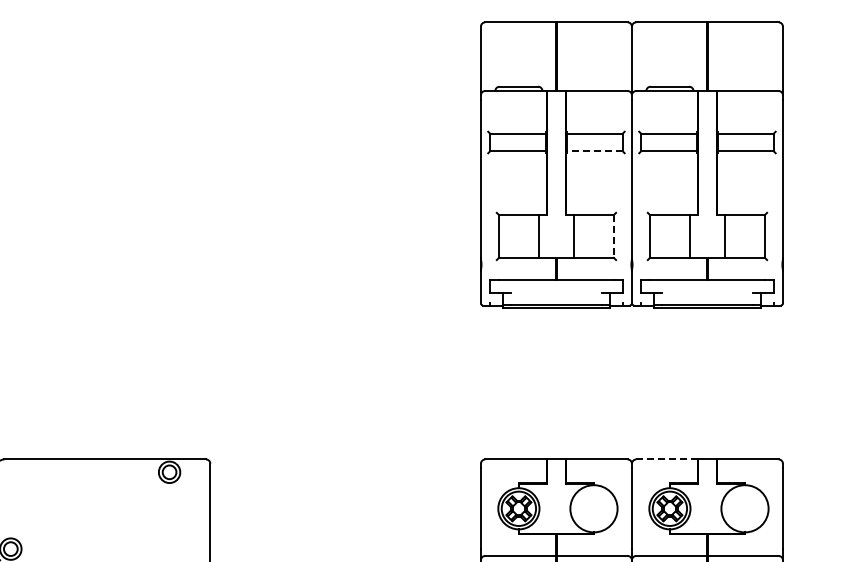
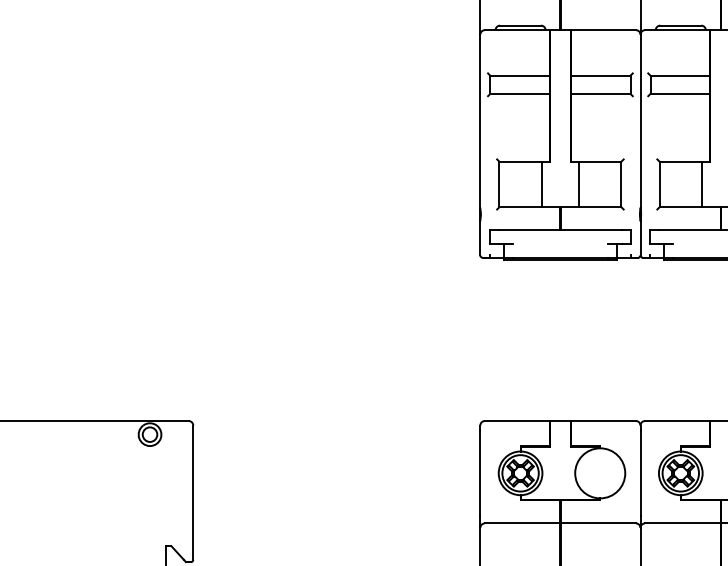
line: (594, 151) -> (600, 94), dashed -> solid
line: (613, 236) -> (620, 184), dashed -> solid
line: (666, 459) -> (677, 421), dashed -> solid

